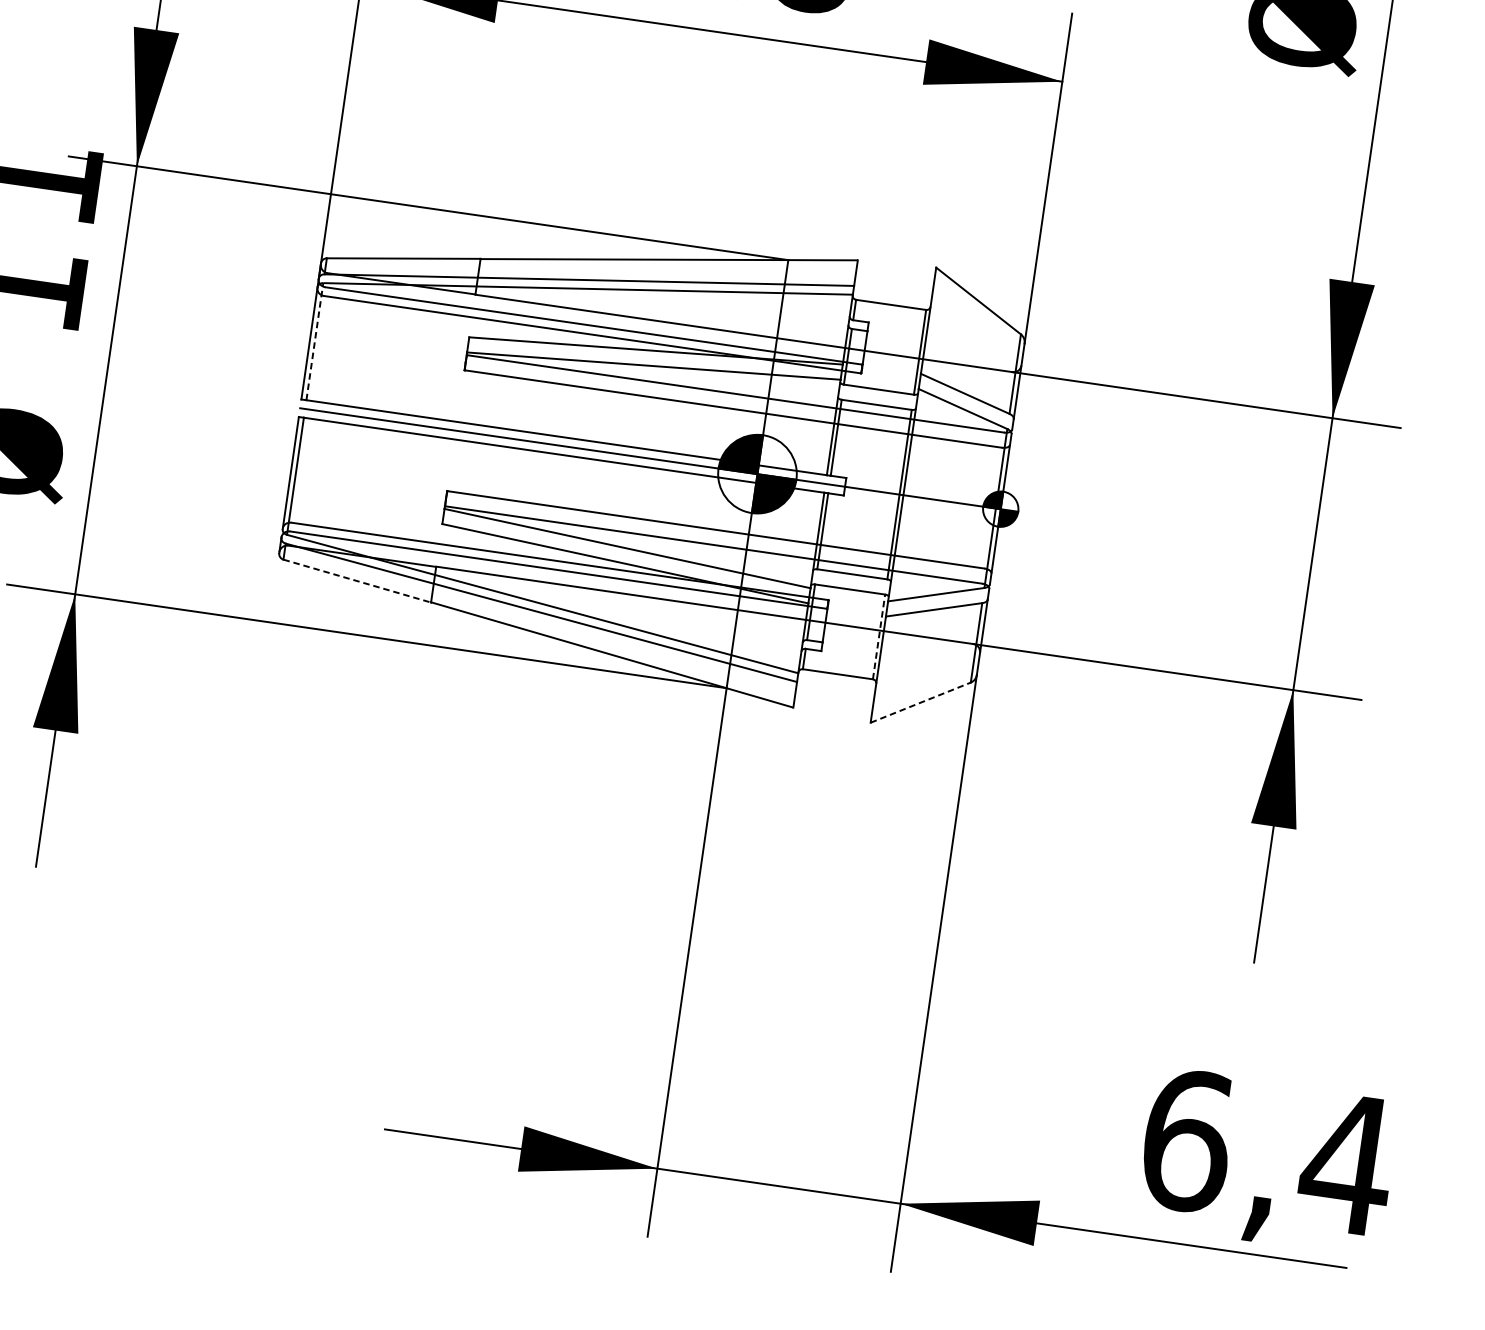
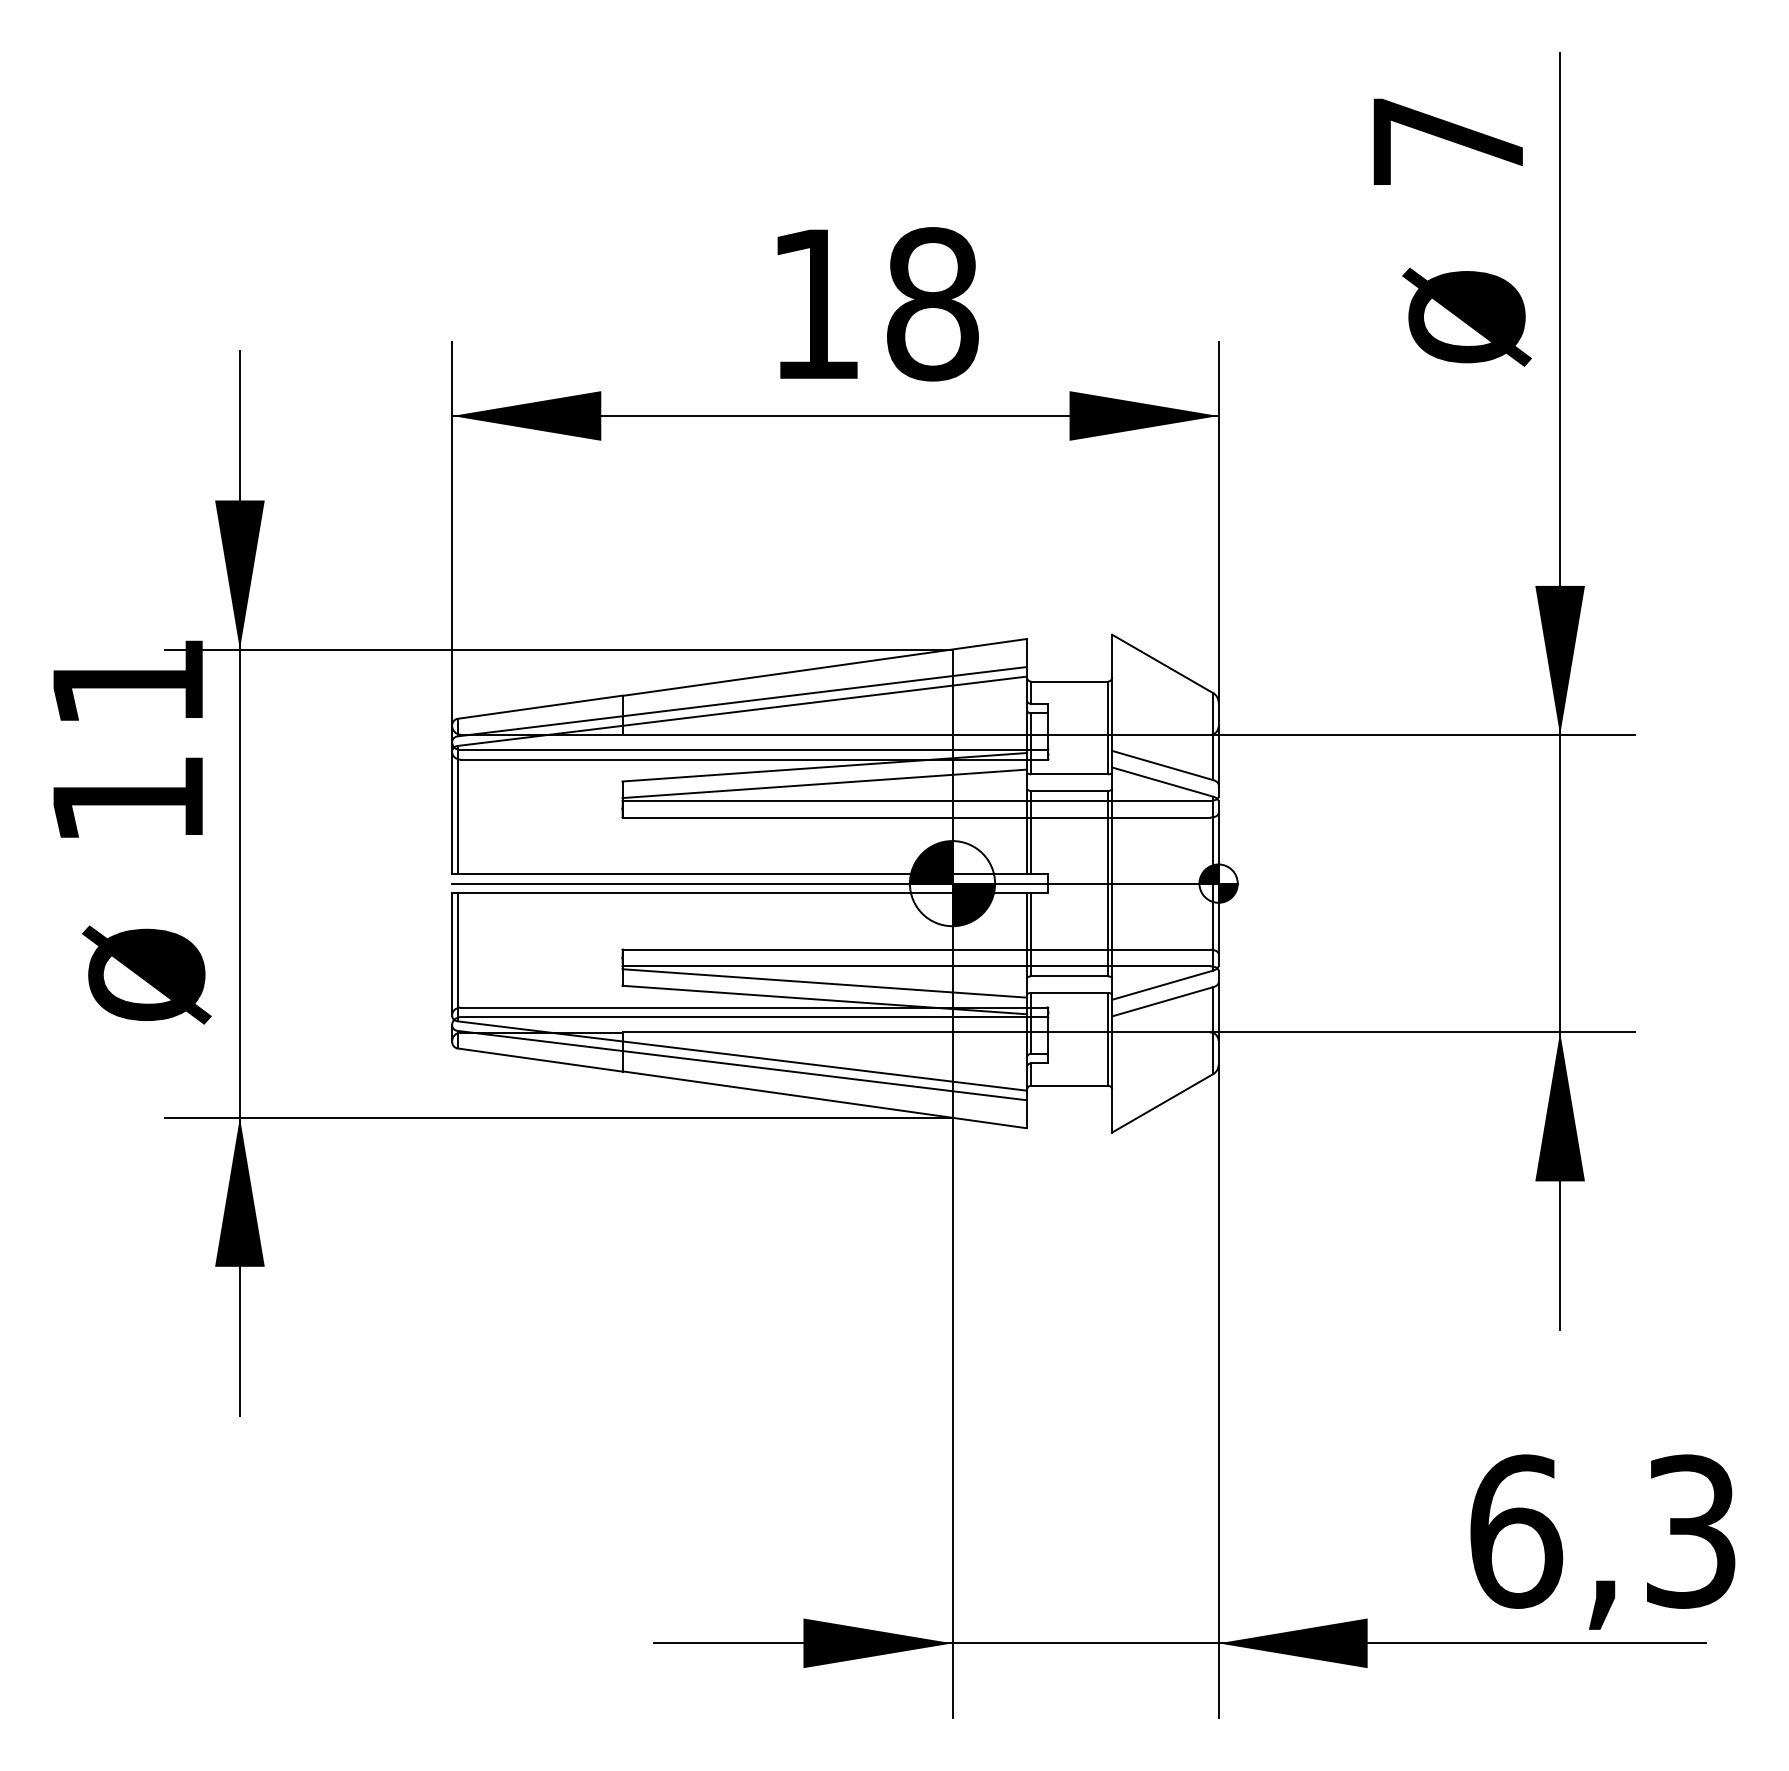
line: (314, 341) -> (457, 809), dashed -> solid
line: (357, 581) -> (540, 1060), dashed -> solid
line: (878, 636) -> (1107, 1038), dashed -> solid
line: (921, 702) -> (1163, 1103), dashed -> solid
text: (1346, 1163) -> (1690, 1531), 6,4 -> 6,3

